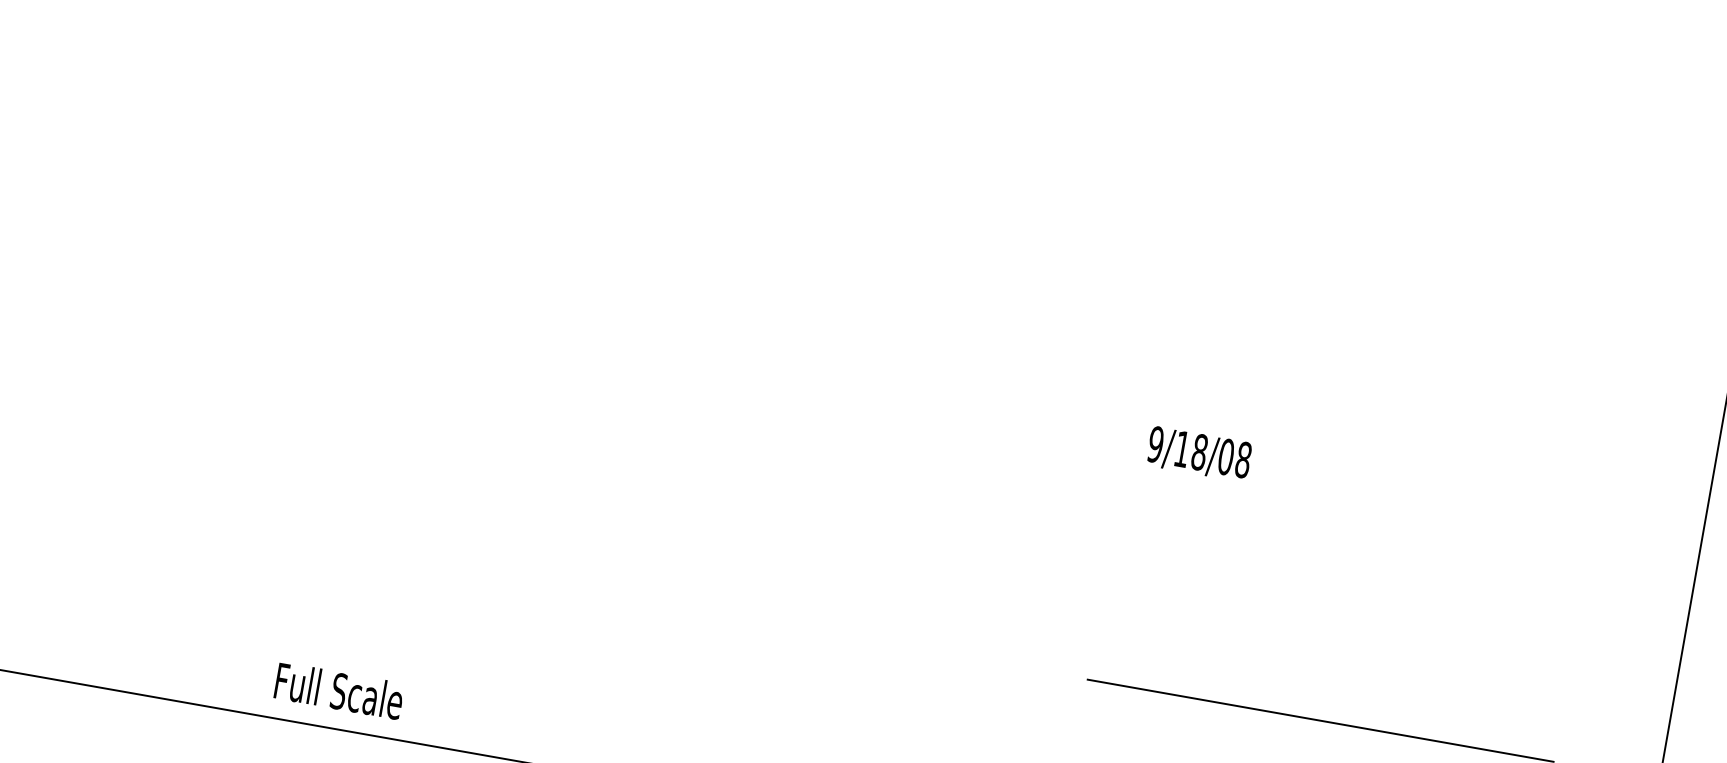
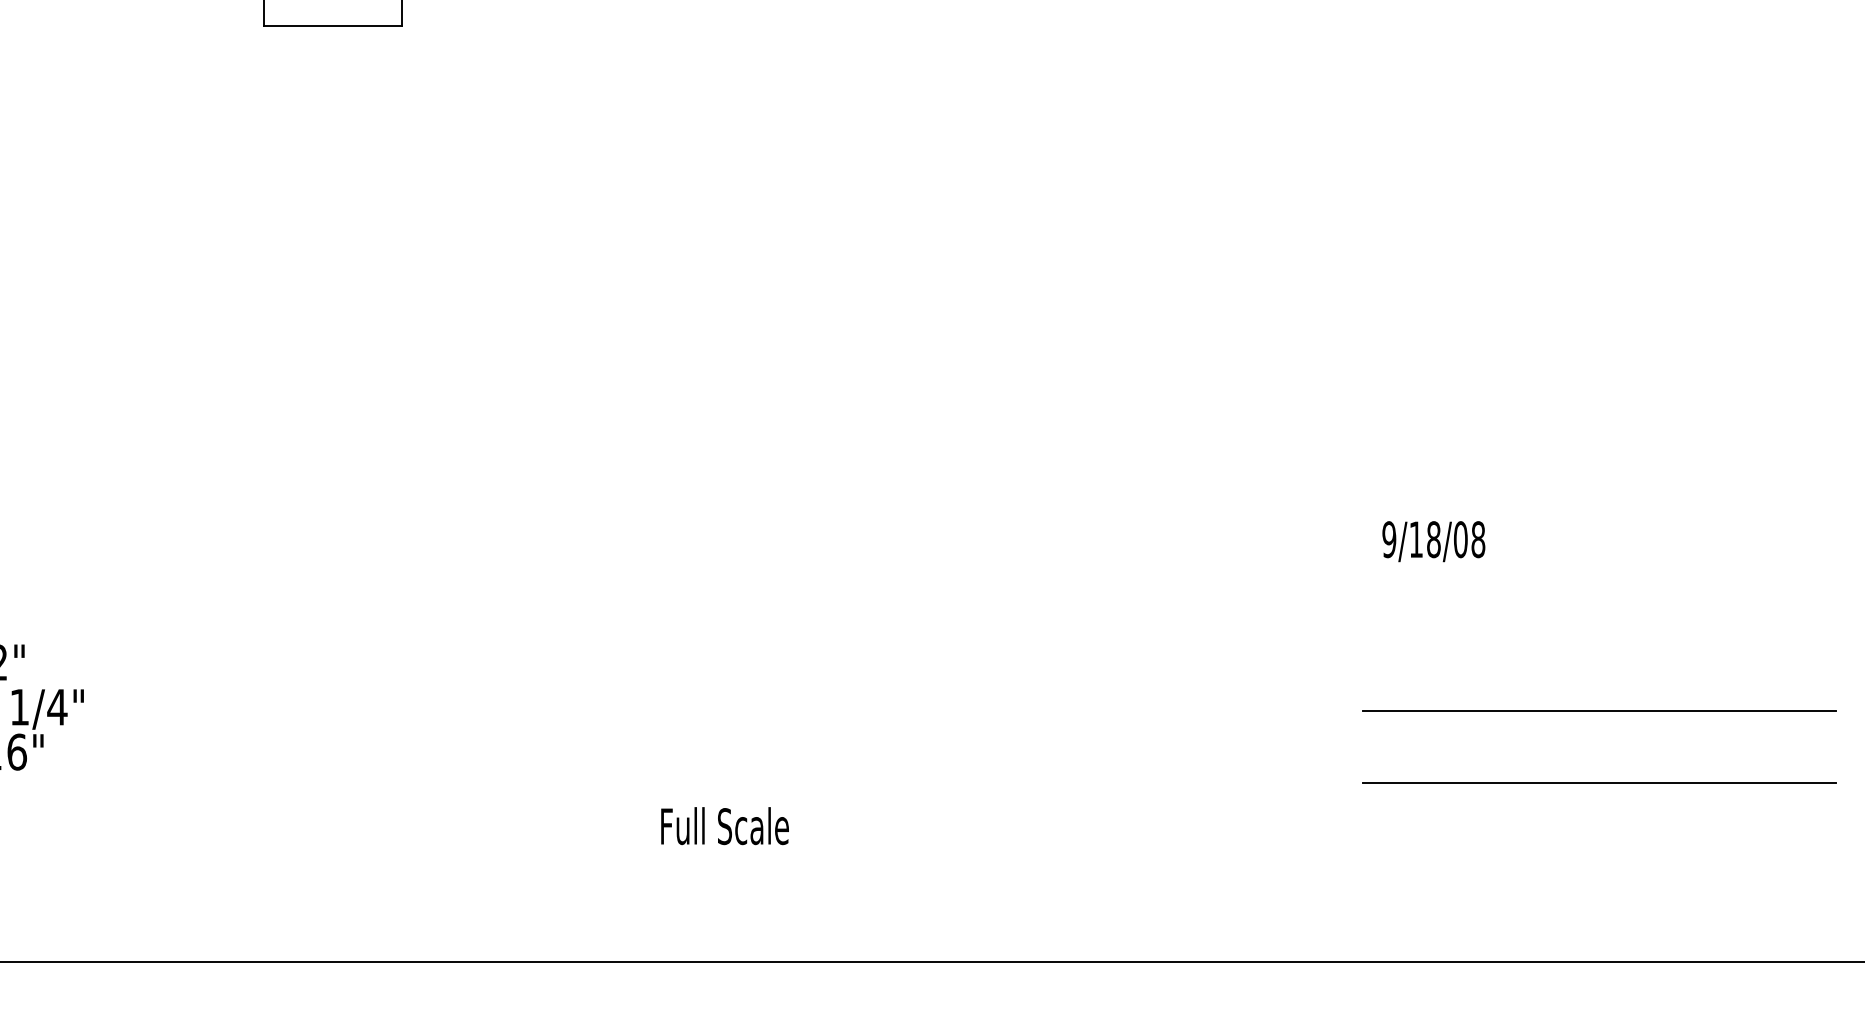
line: (1332, 650) -> (1599, 711), added
text: (338, 691) -> (724, 826), moved

